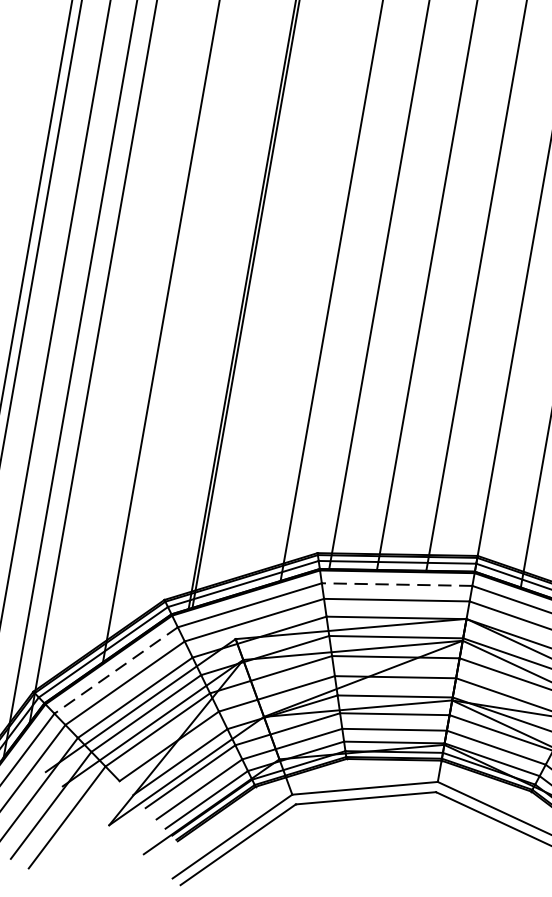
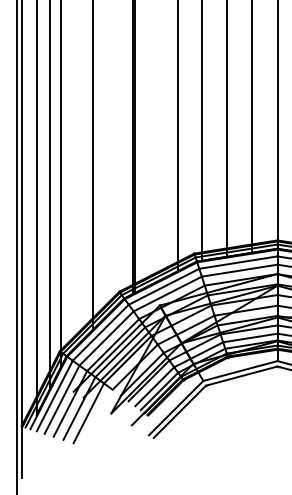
line: (397, 584) -> (238, 262), dashed -> solid
line: (115, 669) -> (100, 332), dashed -> solid

